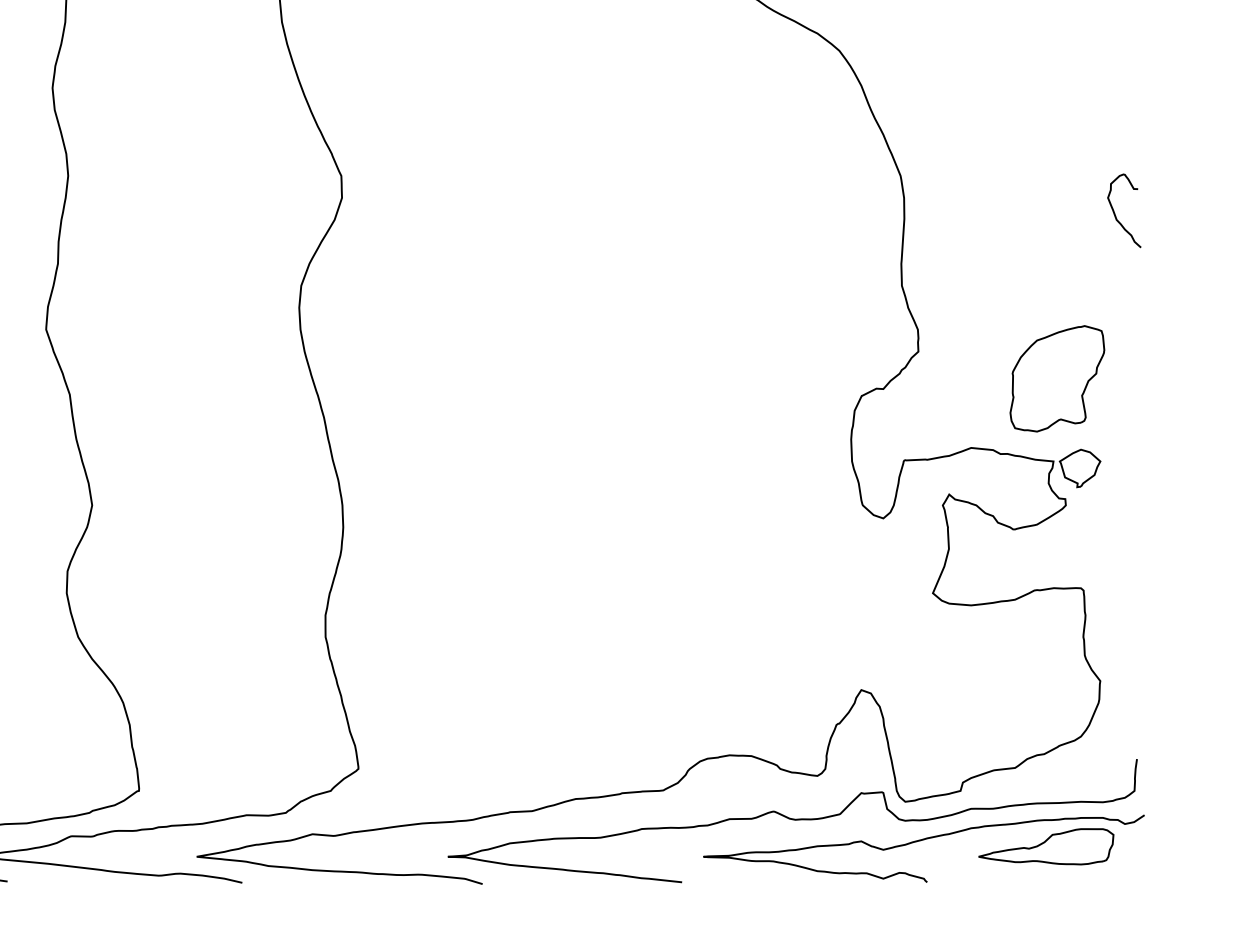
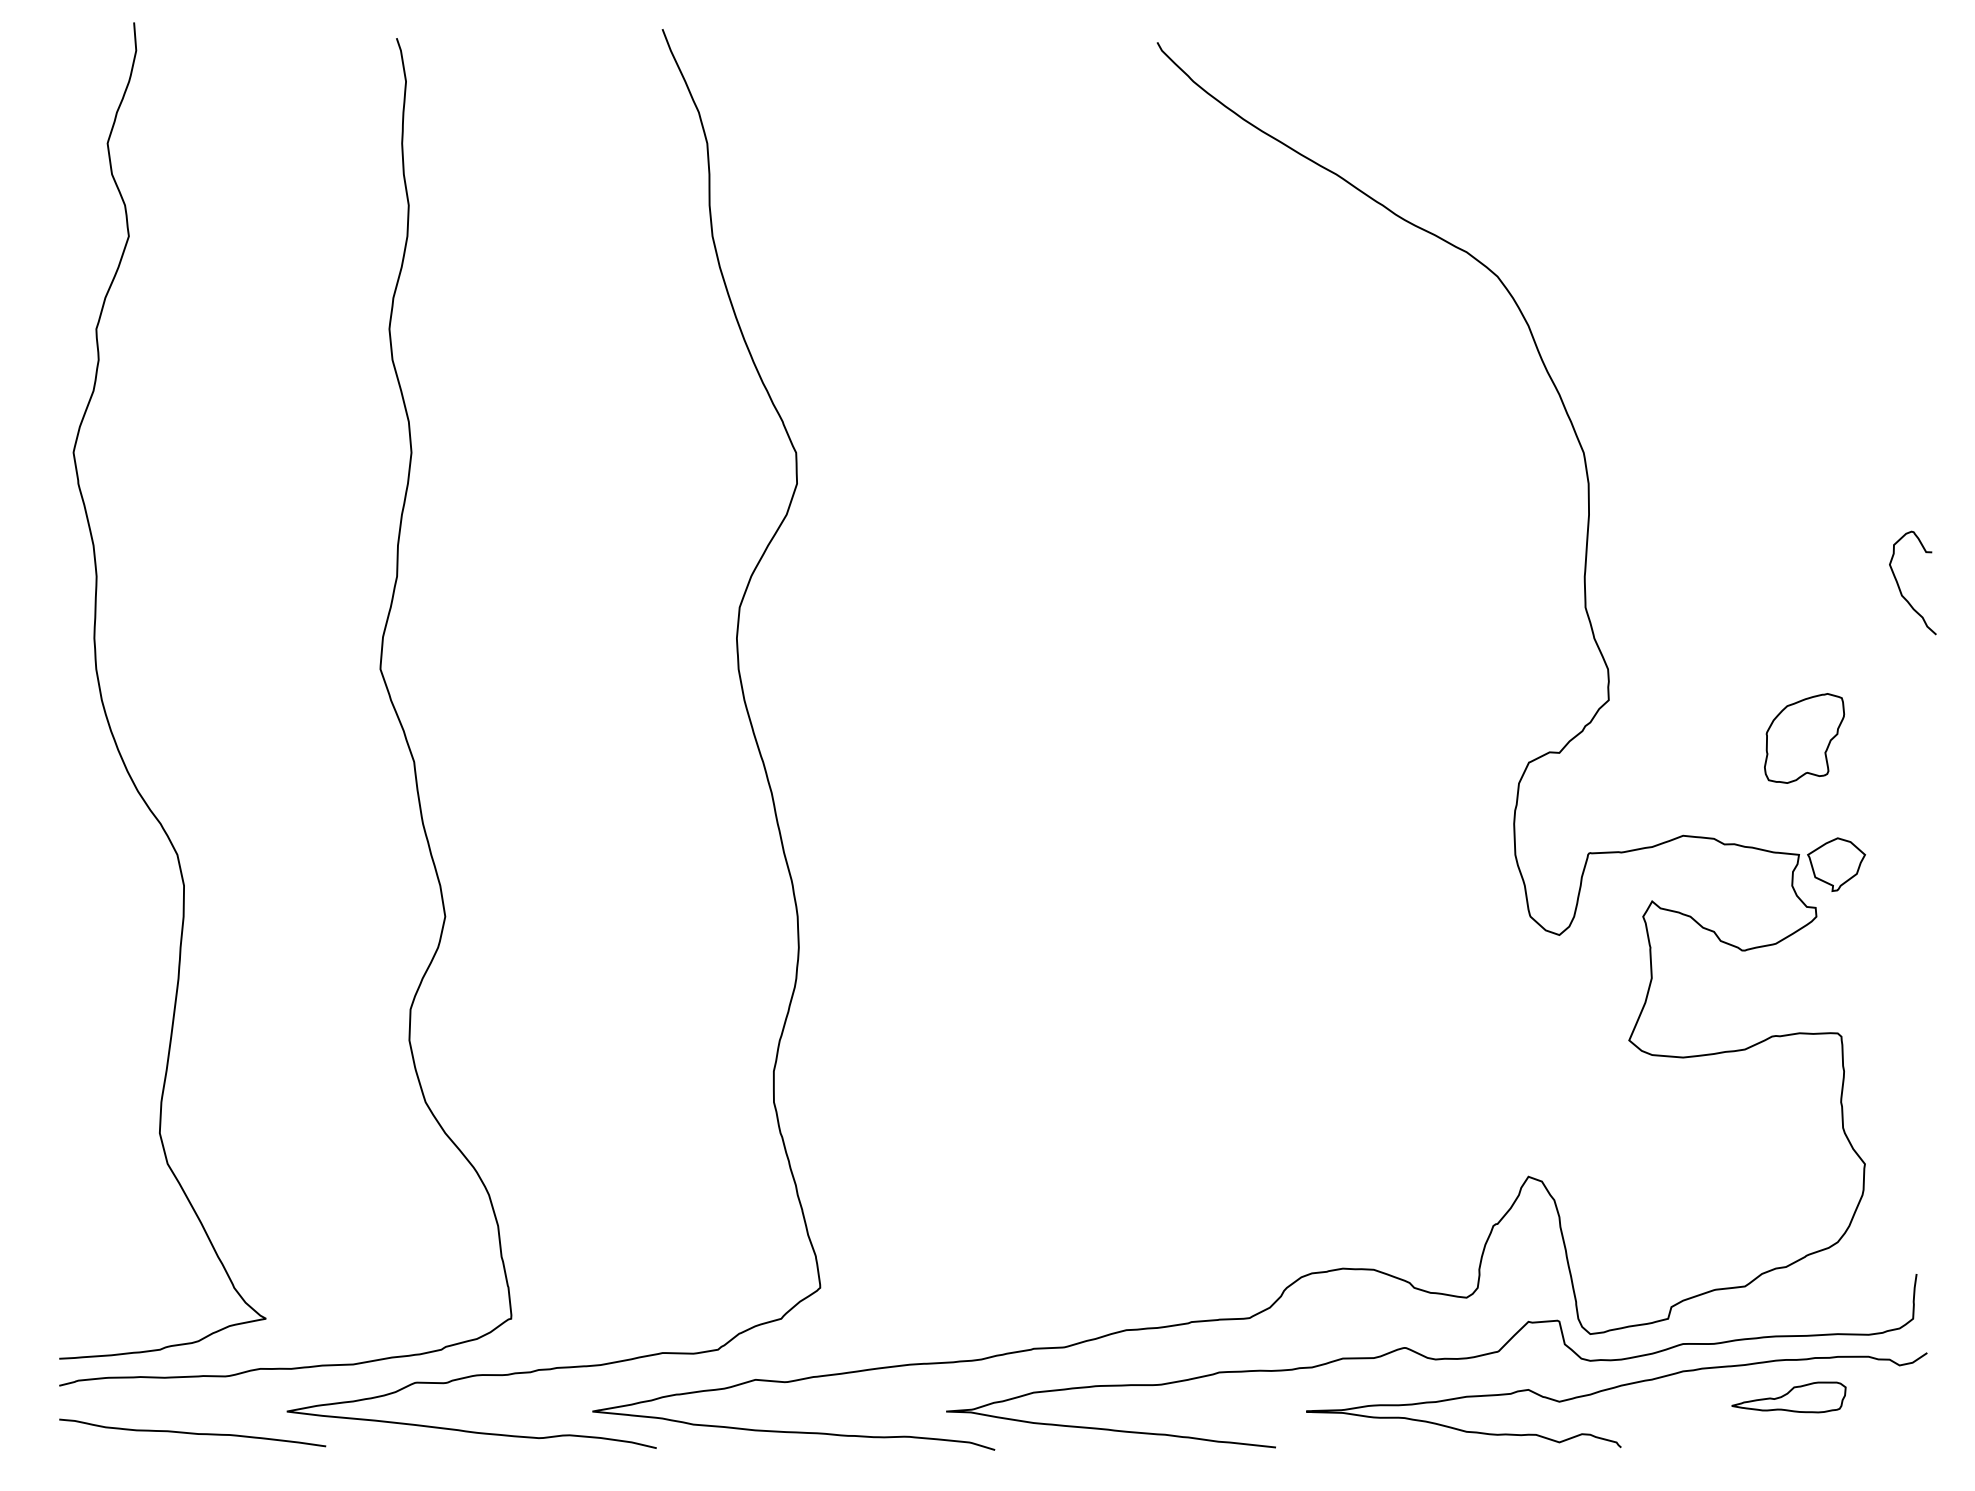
curve: (1114, 212) -> (1899, 585), moved
part: (1057, 378) -> (1804, 738), size x0.6
part: (1046, 846) -> (1788, 1397), size x0.6

